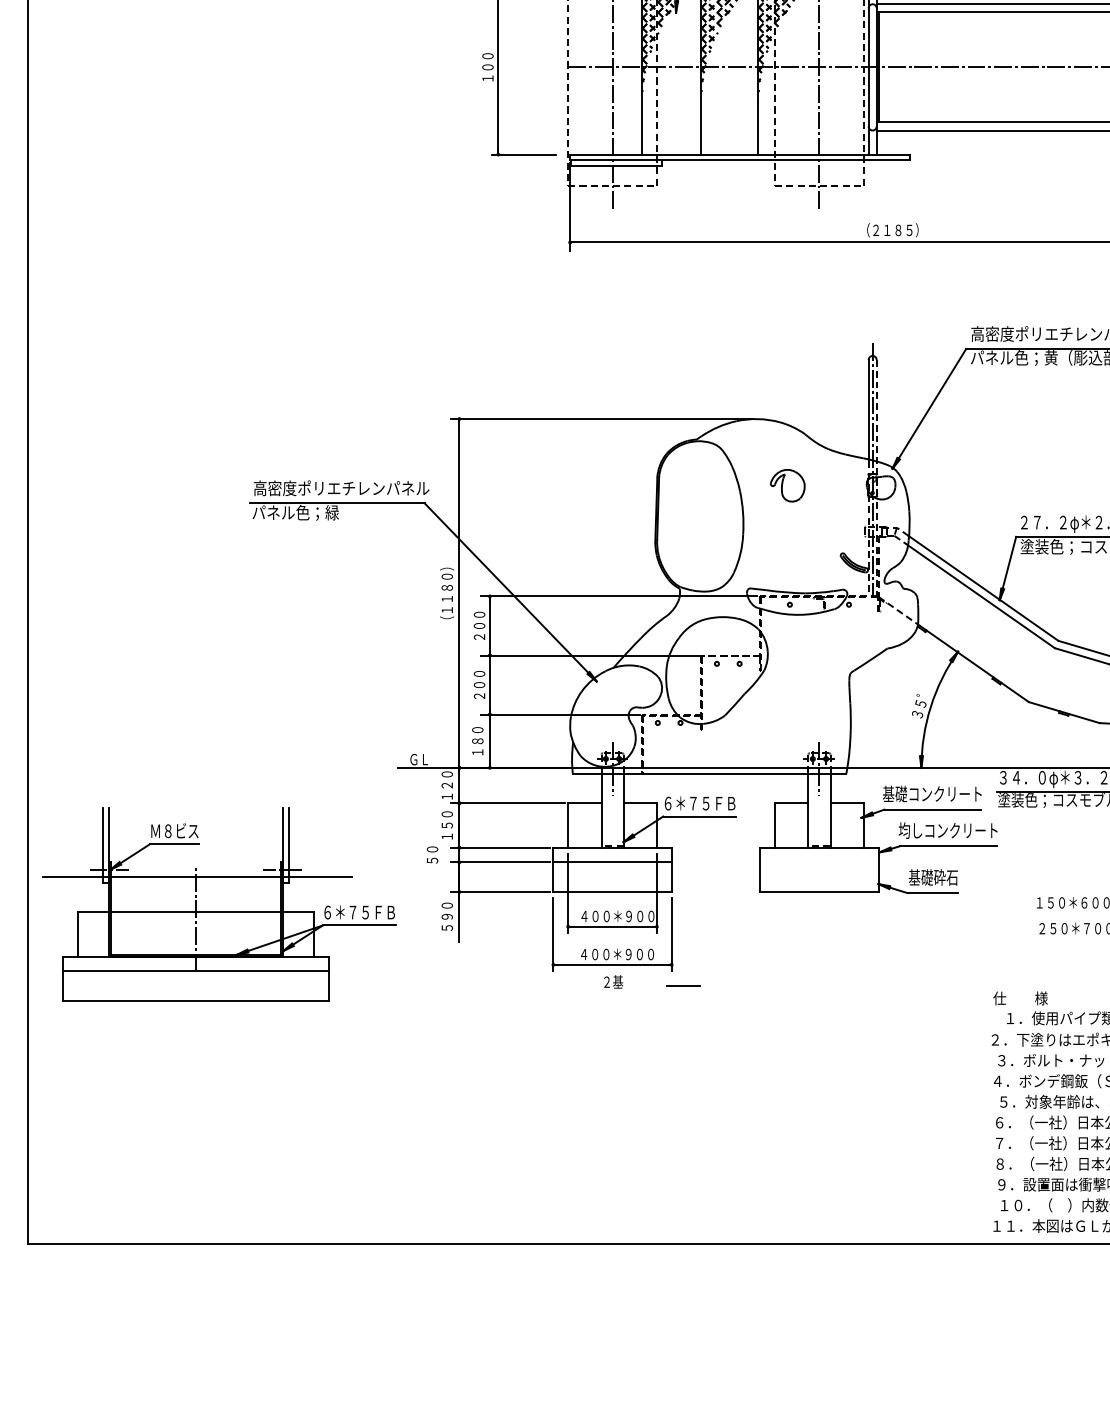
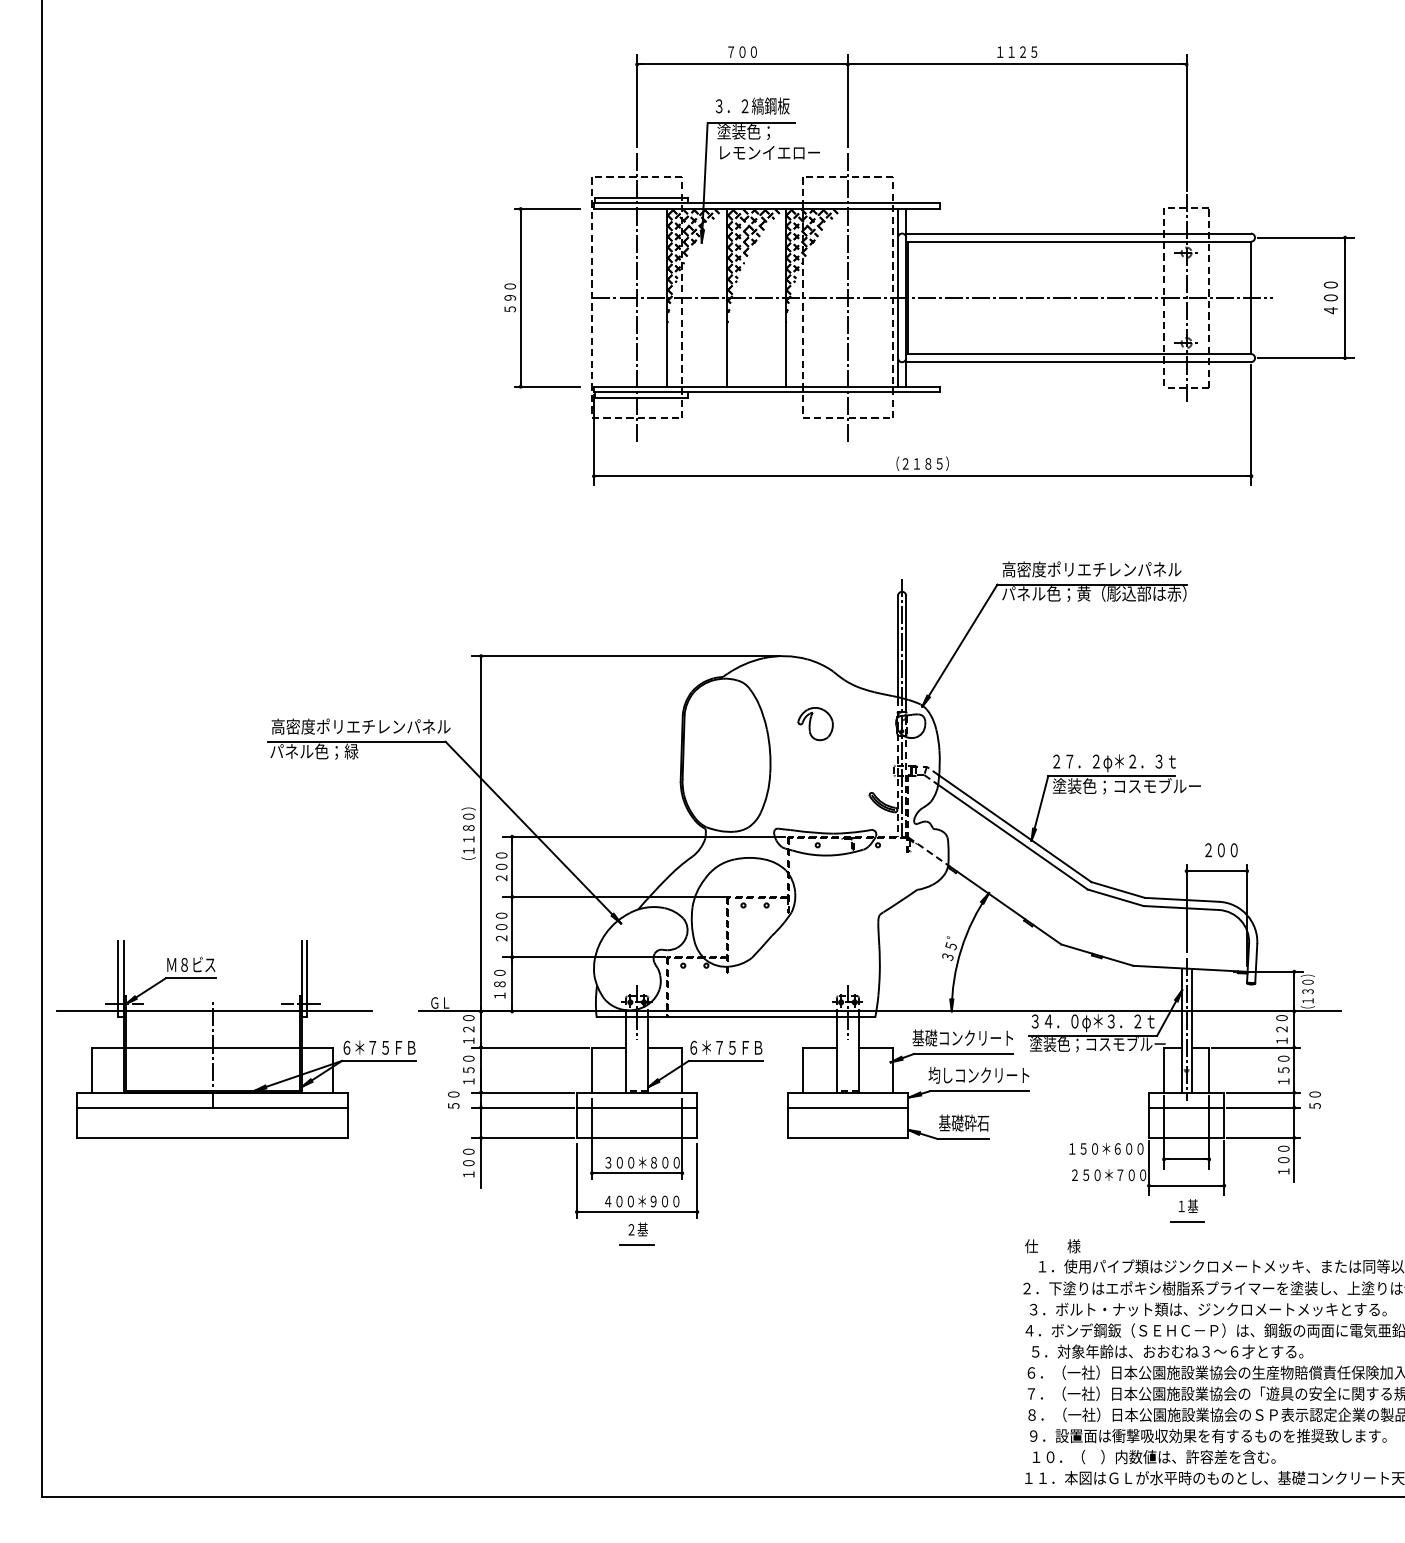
text: (488, 72) -> (510, 303), １００ -> ５９０
line: (876, 413) -> (906, 650), dashed -> solid
line: (819, 862) -> (847, 1107), added
part: (219, 904) -> (236, 1039), moved
text: (606, 916) -> (630, 1162), ４００＊９００ -> ３００＊８００
text: (446, 922) -> (468, 1168), ５９０ -> １００
line: (682, 984) -> (636, 1244), moved

